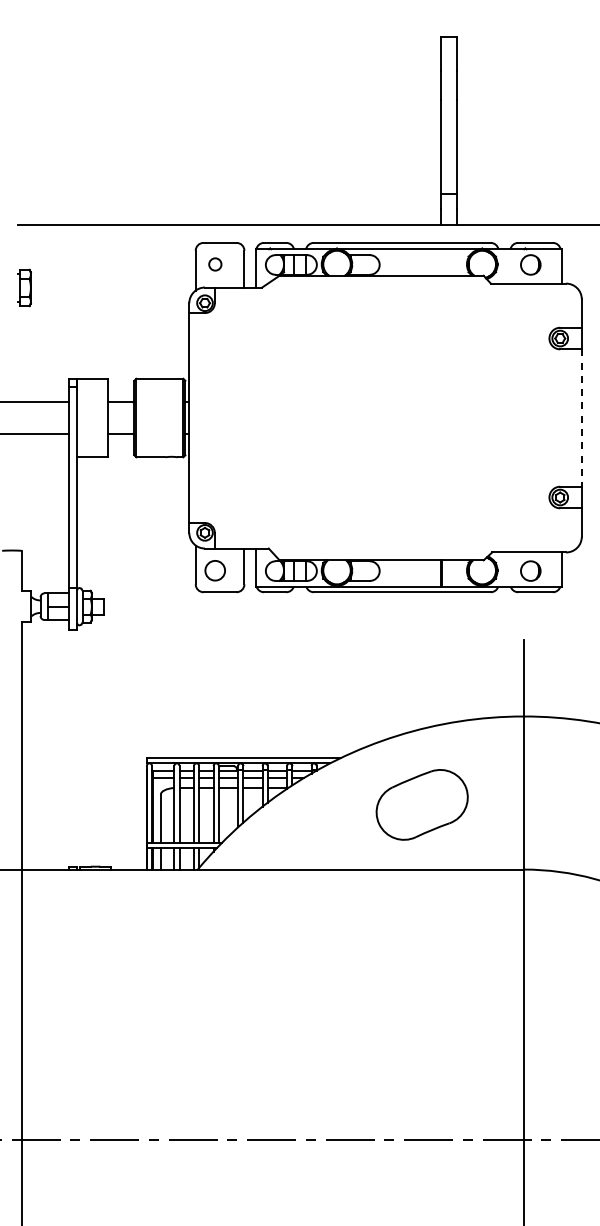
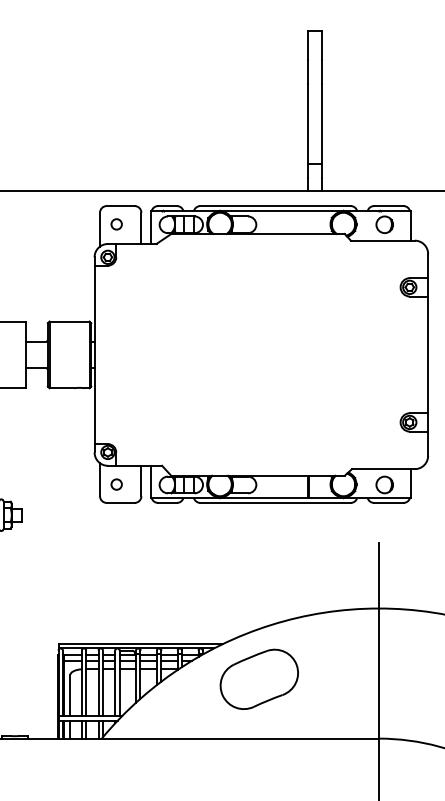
line: (581, 418) -> (427, 355), dashed -> solid
circle: (215, 570) -> (116, 484), size x0.62
part: (421, 804) -> (258, 679), moved

